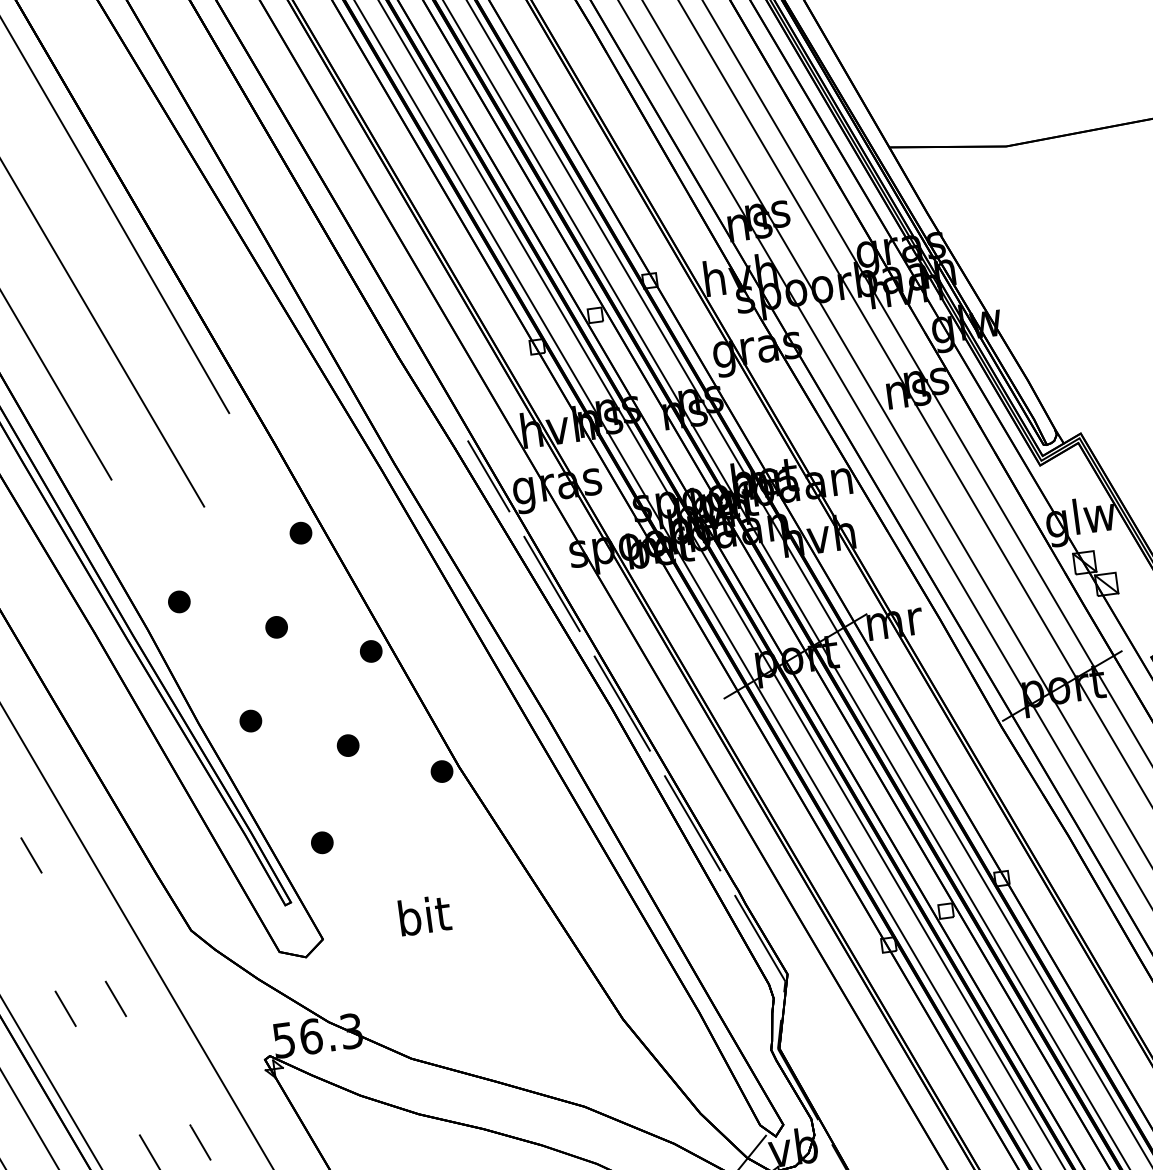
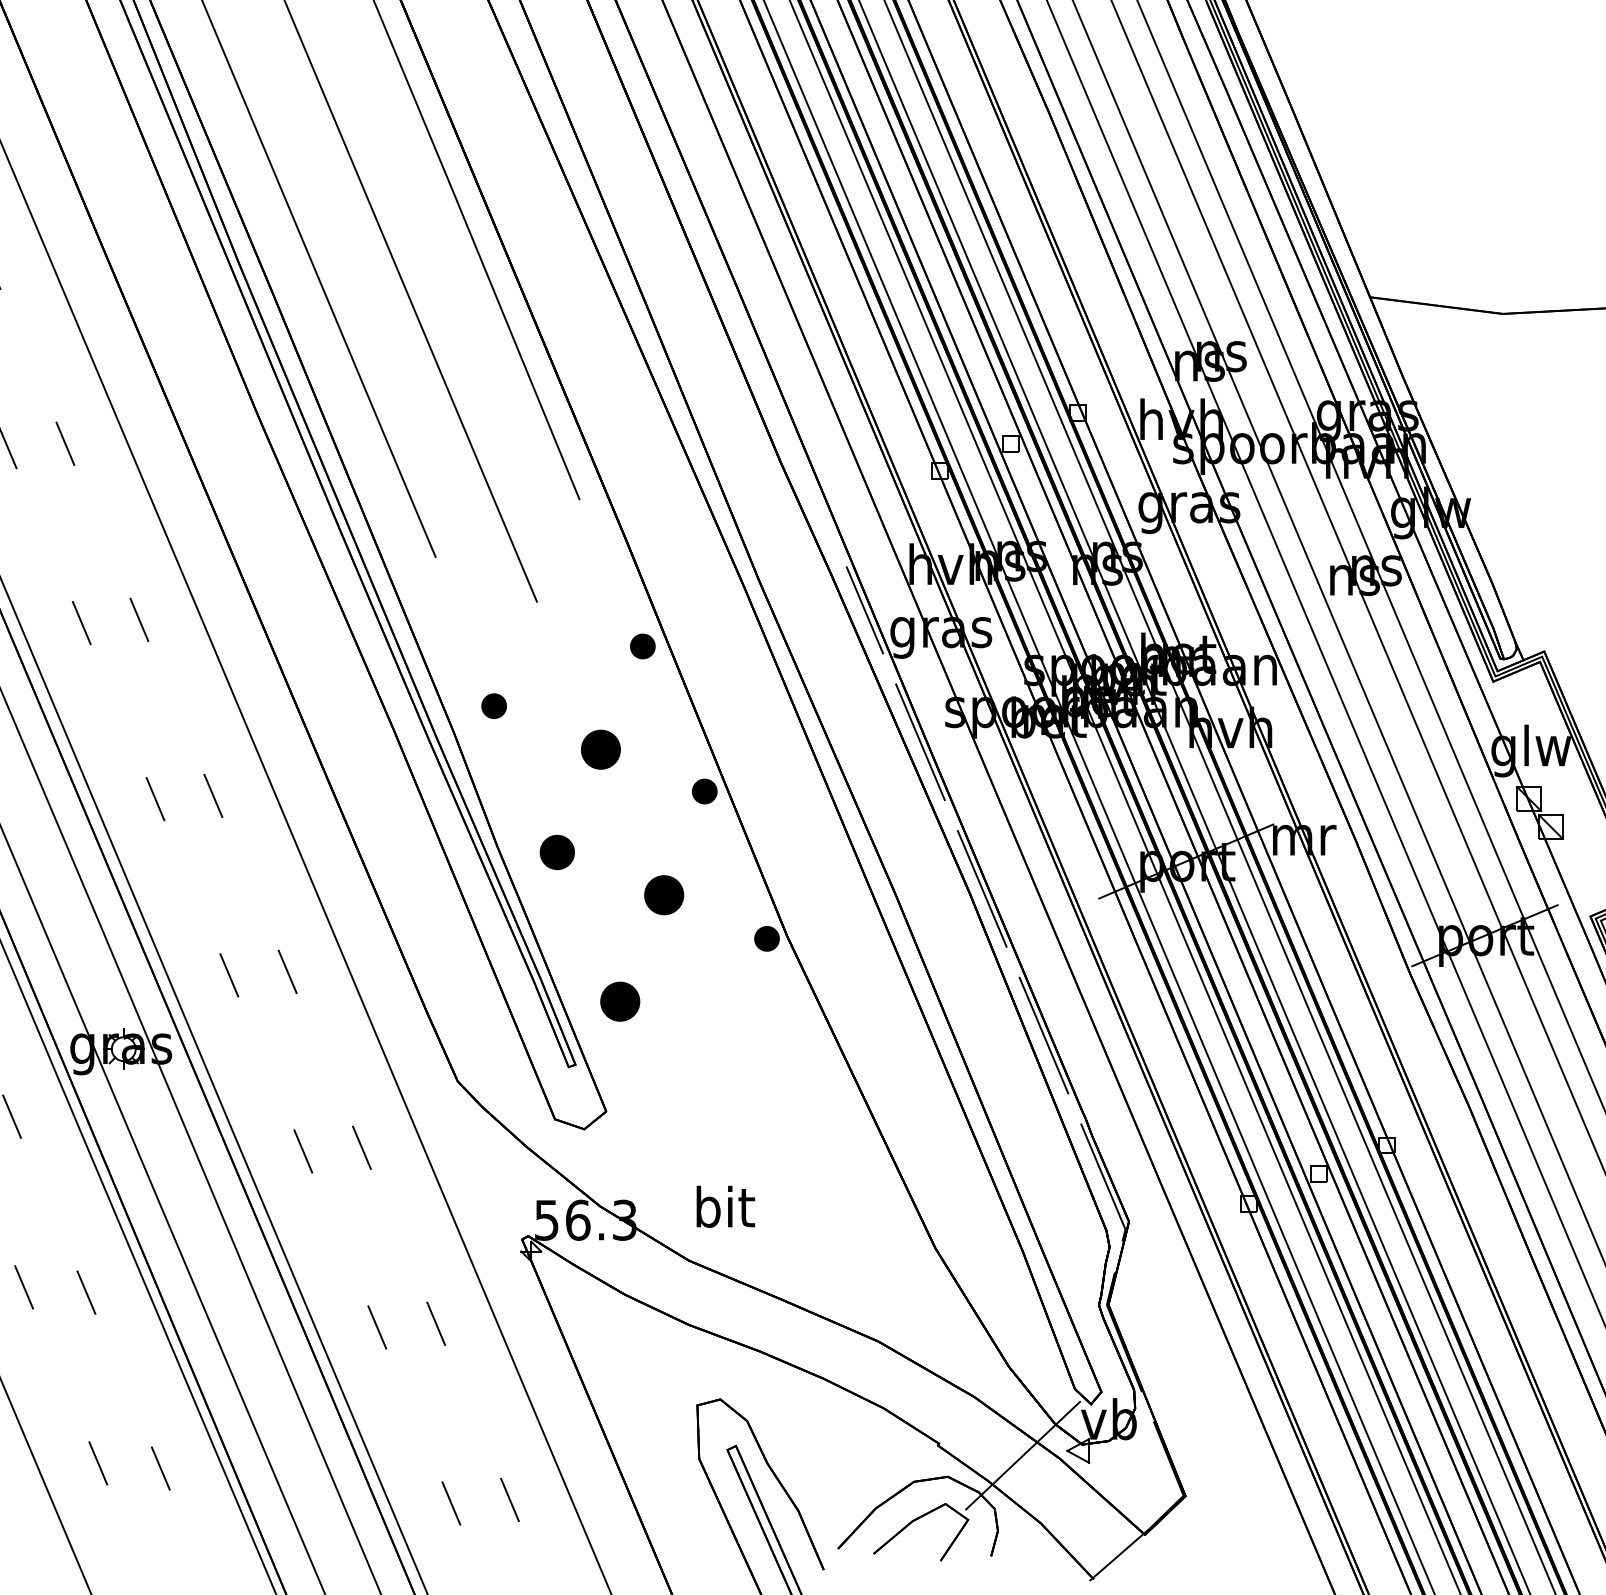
part: (276, 627) -> (600, 749), size x1.6
part: (250, 721) -> (557, 852), size x1.4
part: (348, 745) -> (664, 894), size x1.6
part: (321, 842) -> (619, 1001), size x1.6
text: (424, 915) -> (725, 1206), moved

